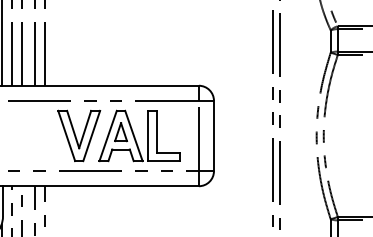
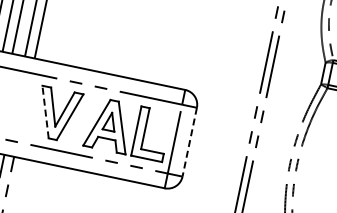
line: (66, 135) -> (45, 111), solid -> dashed
part: (139, 135) -> (127, 128), moved
line: (213, 136) -> (189, 142), solid -> dashed

